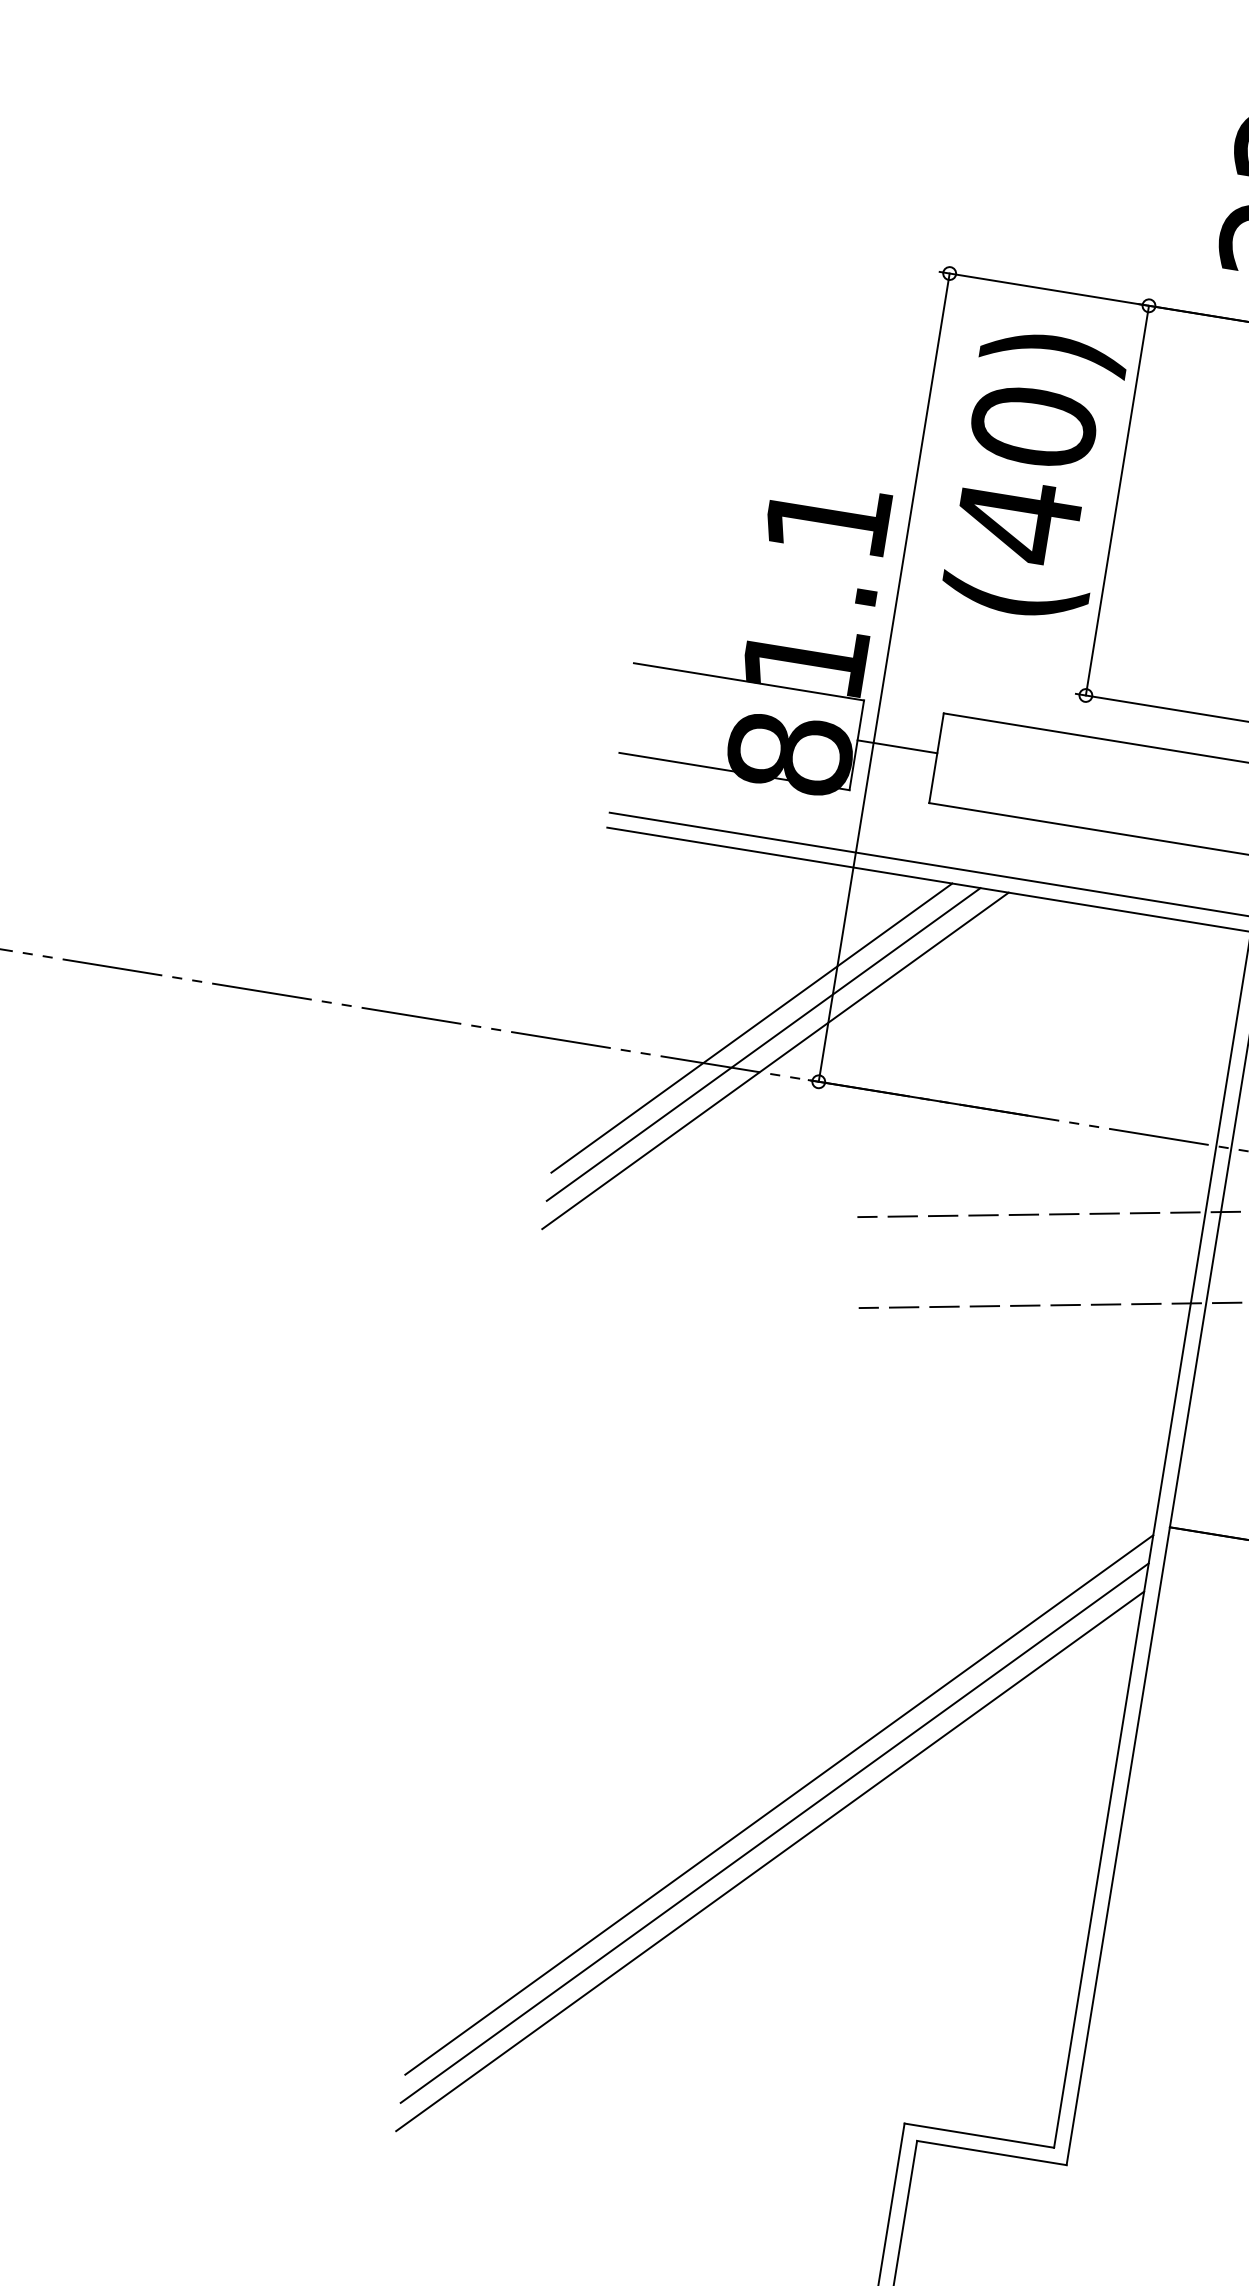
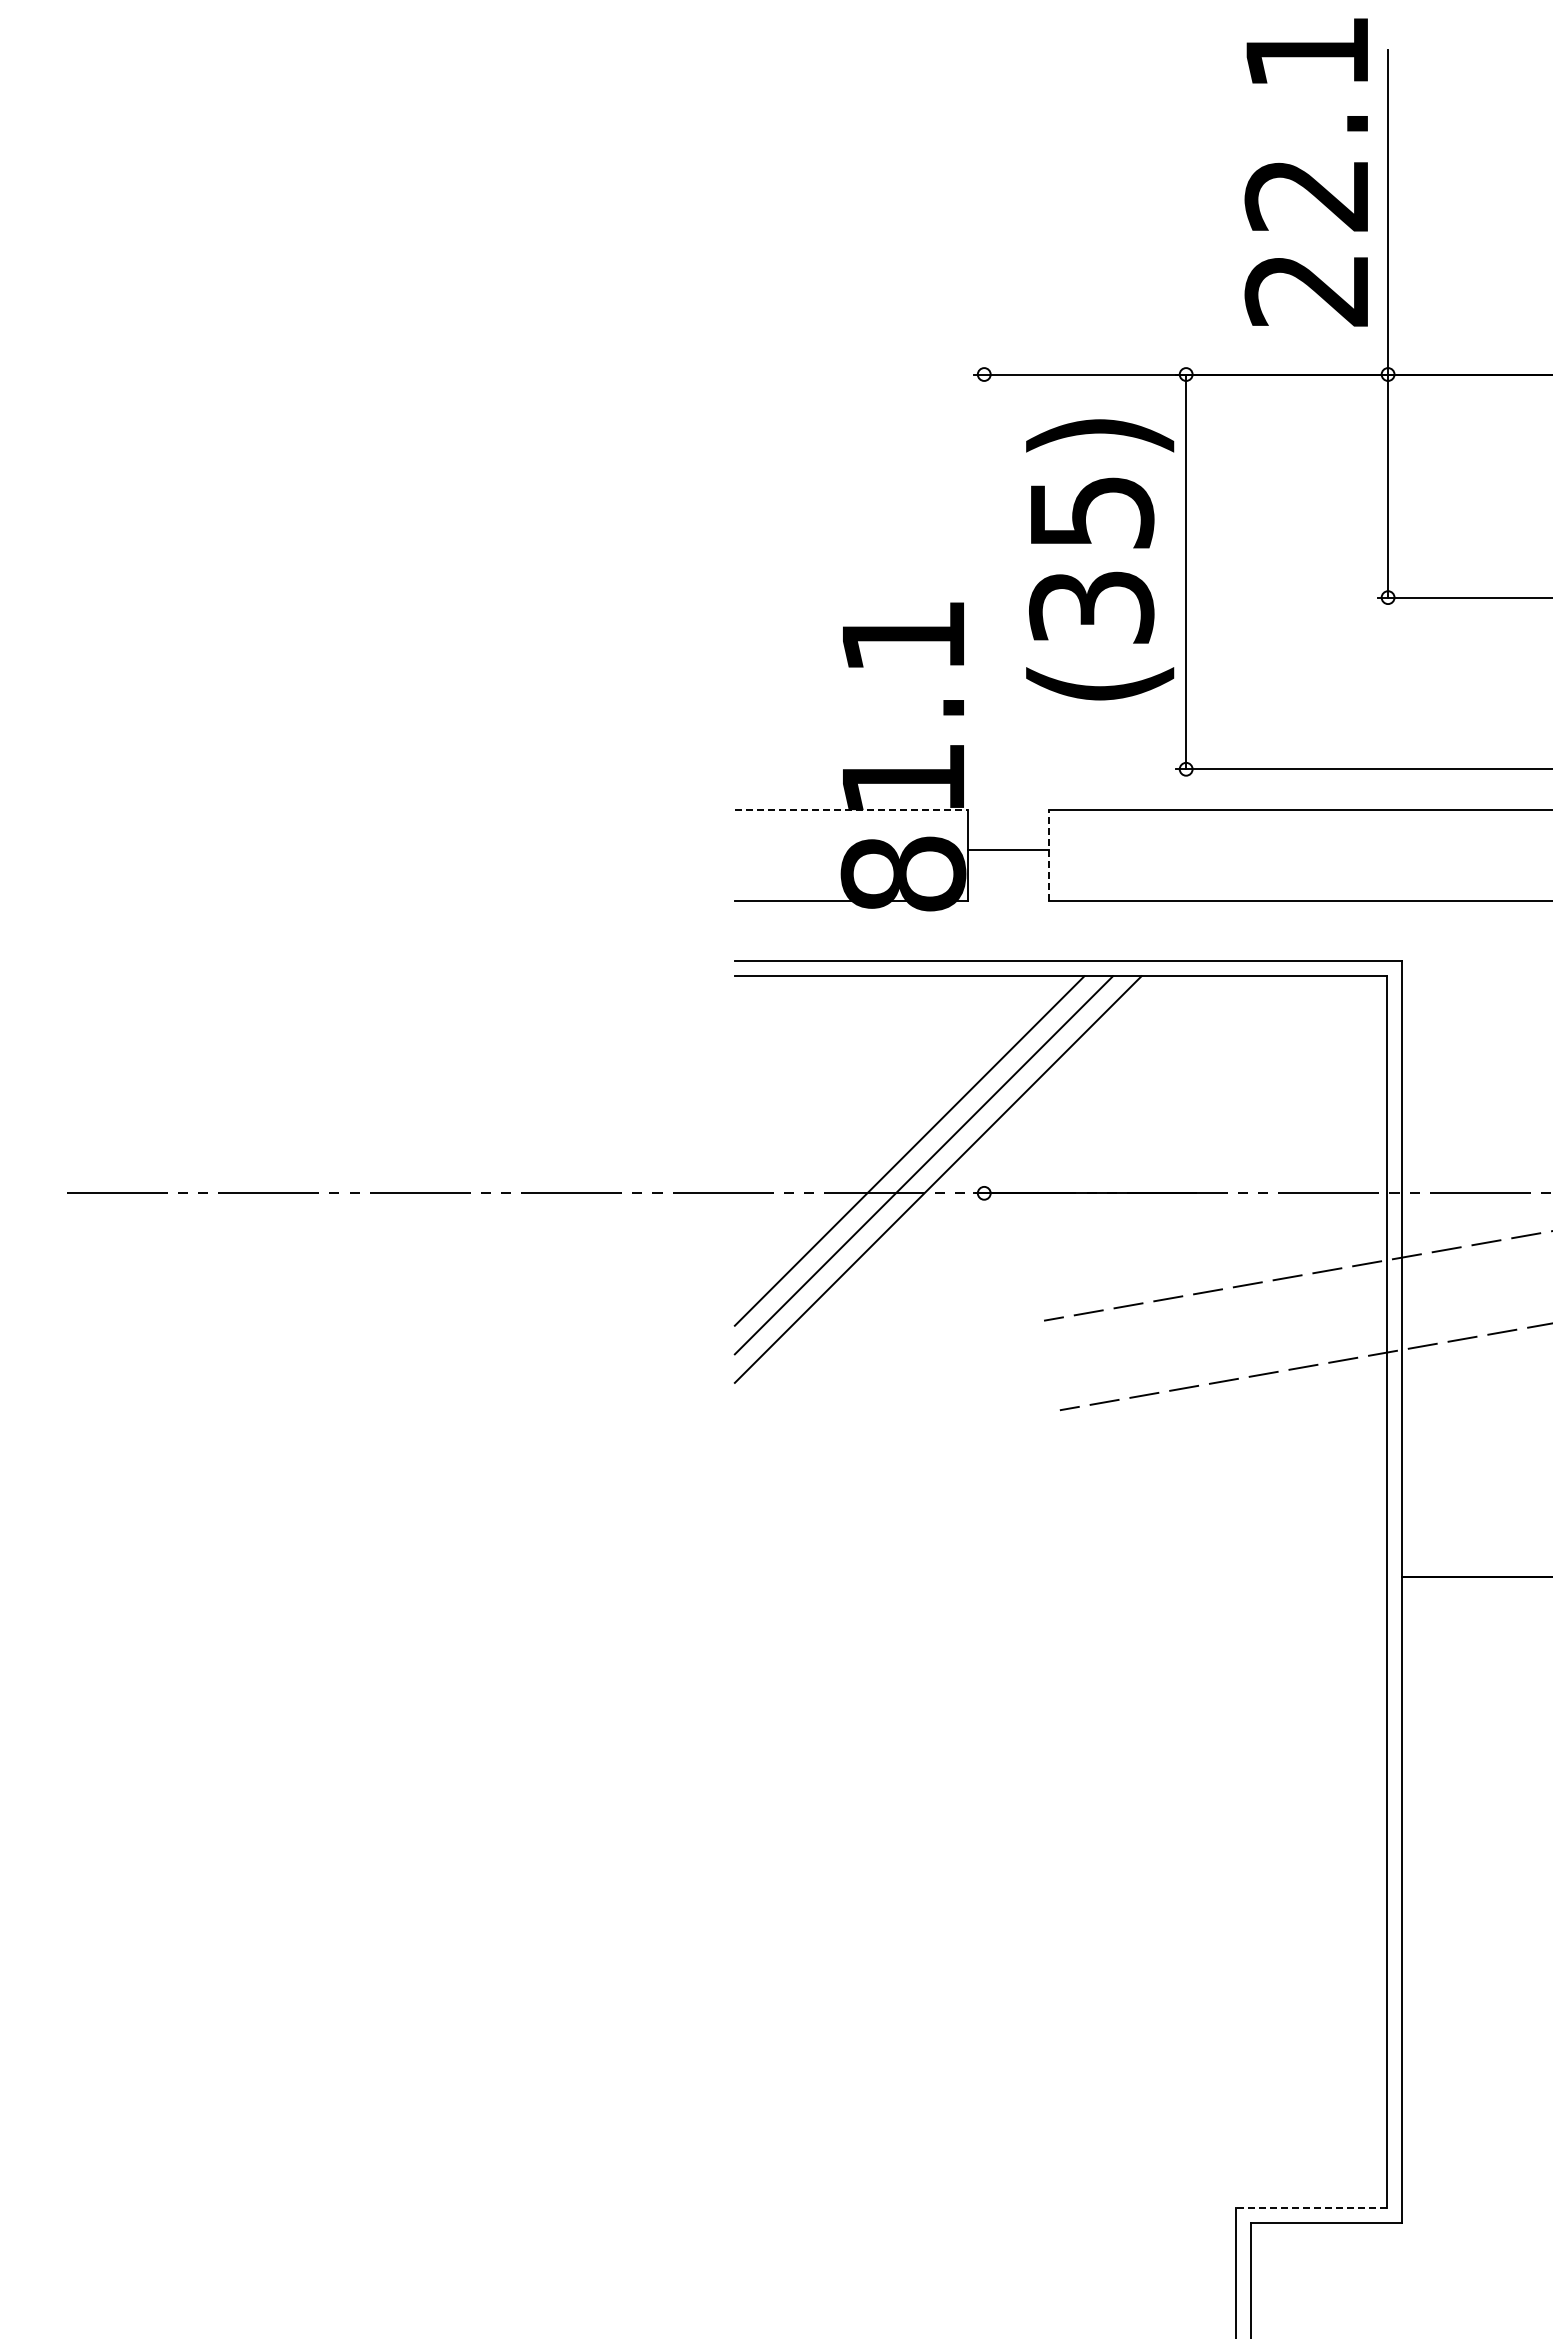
text: (1025, 474) -> (1091, 560), (40) -> (35)
line: (884, 677) -> (984, 783), removed
line: (749, 681) -> (851, 809), solid -> dashed
line: (936, 757) -> (1048, 854), solid -> dashed
line: (778, 1804) -> (1060, 1913), removed
line: (774, 1833) -> (1060, 1942), removed
line: (769, 1861) -> (1060, 1970), removed
line: (979, 2135) -> (1311, 2207), solid -> dashed

